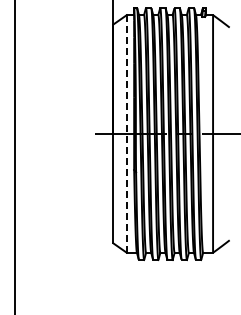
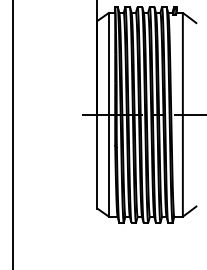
line: (126, 133) -> (108, 114), dashed -> solid

